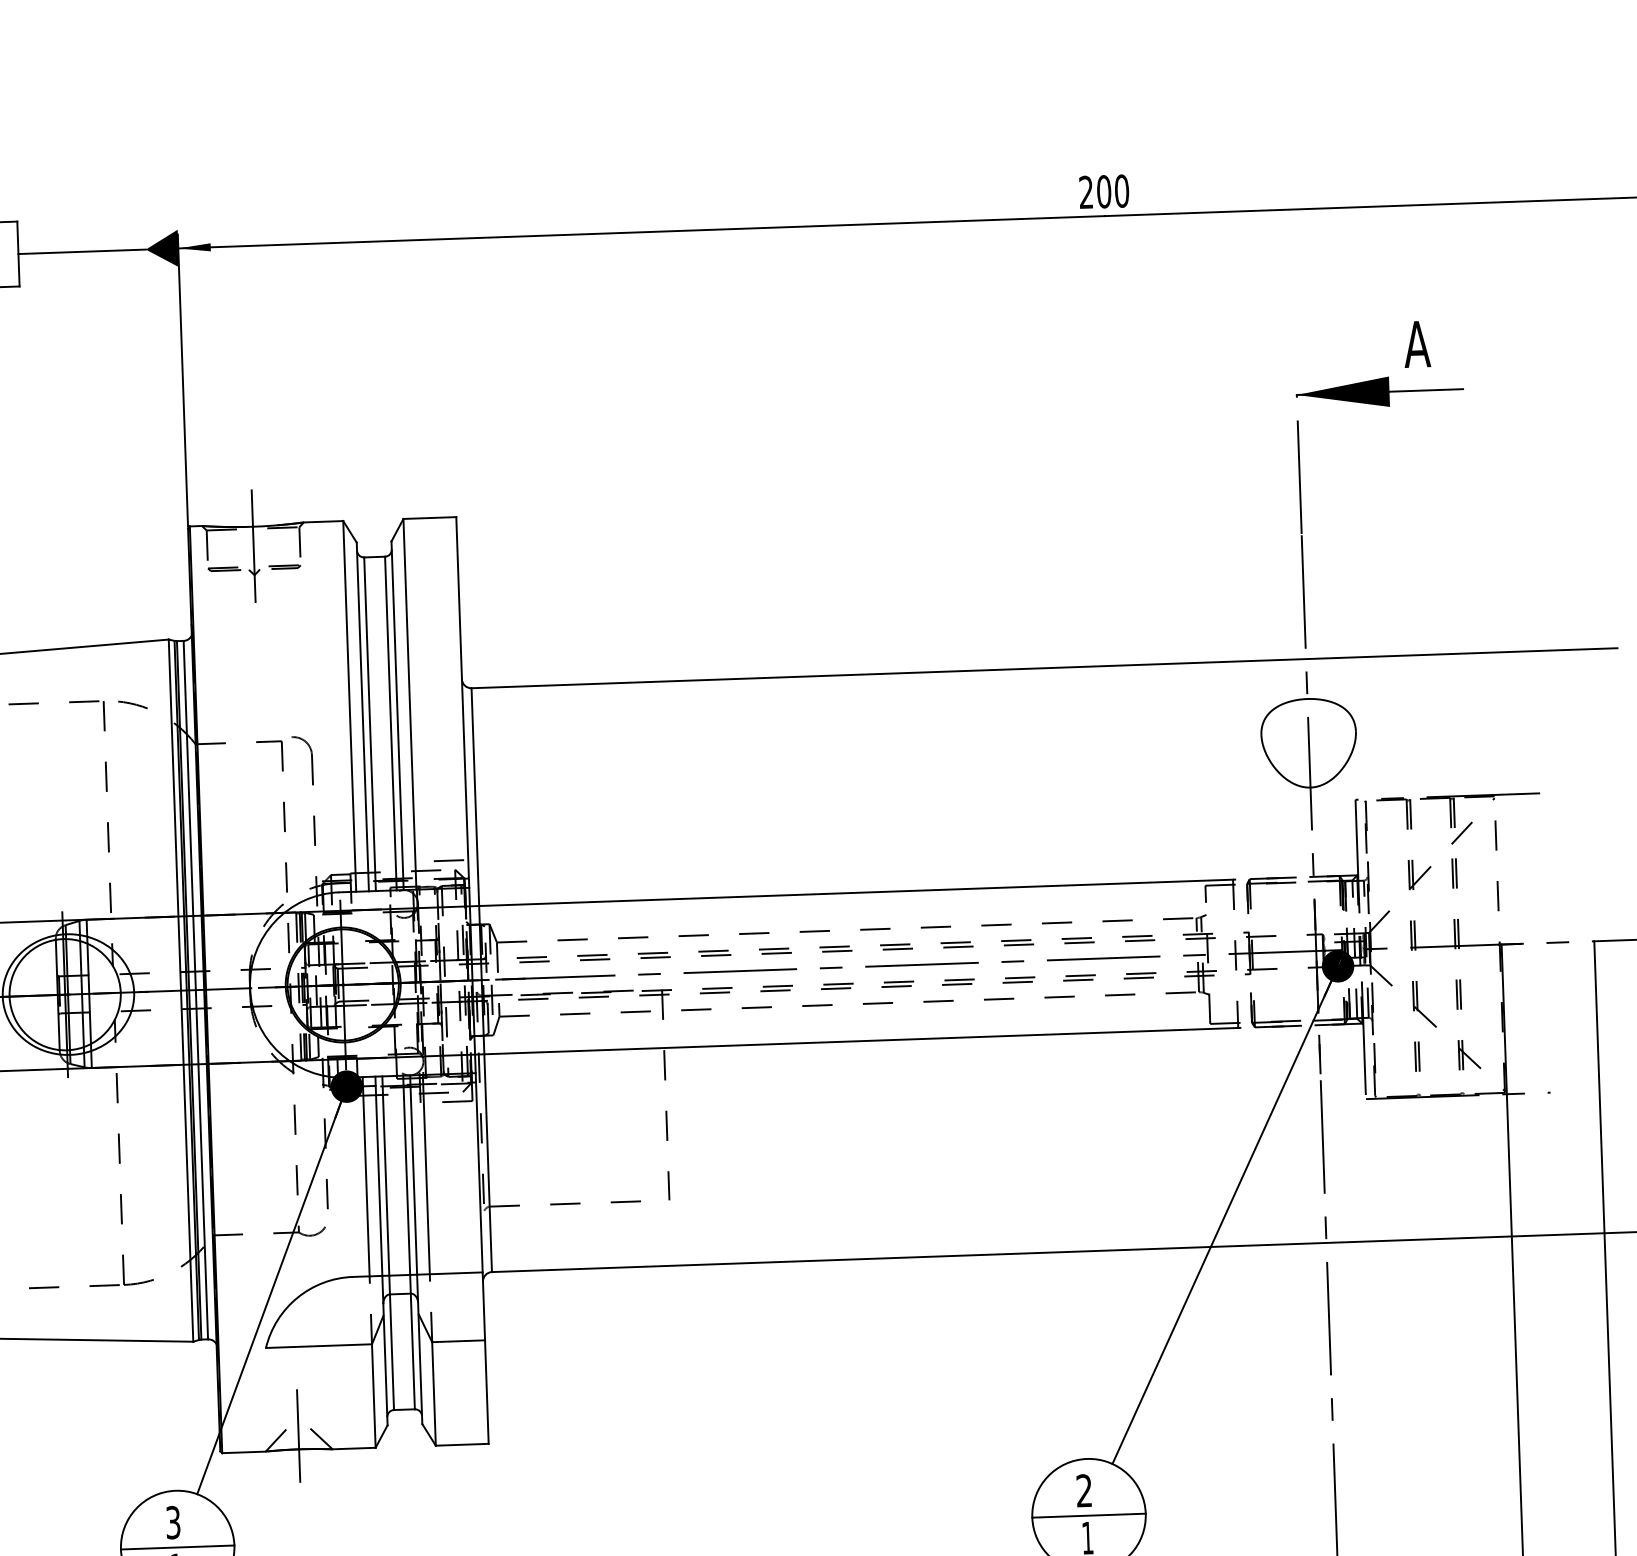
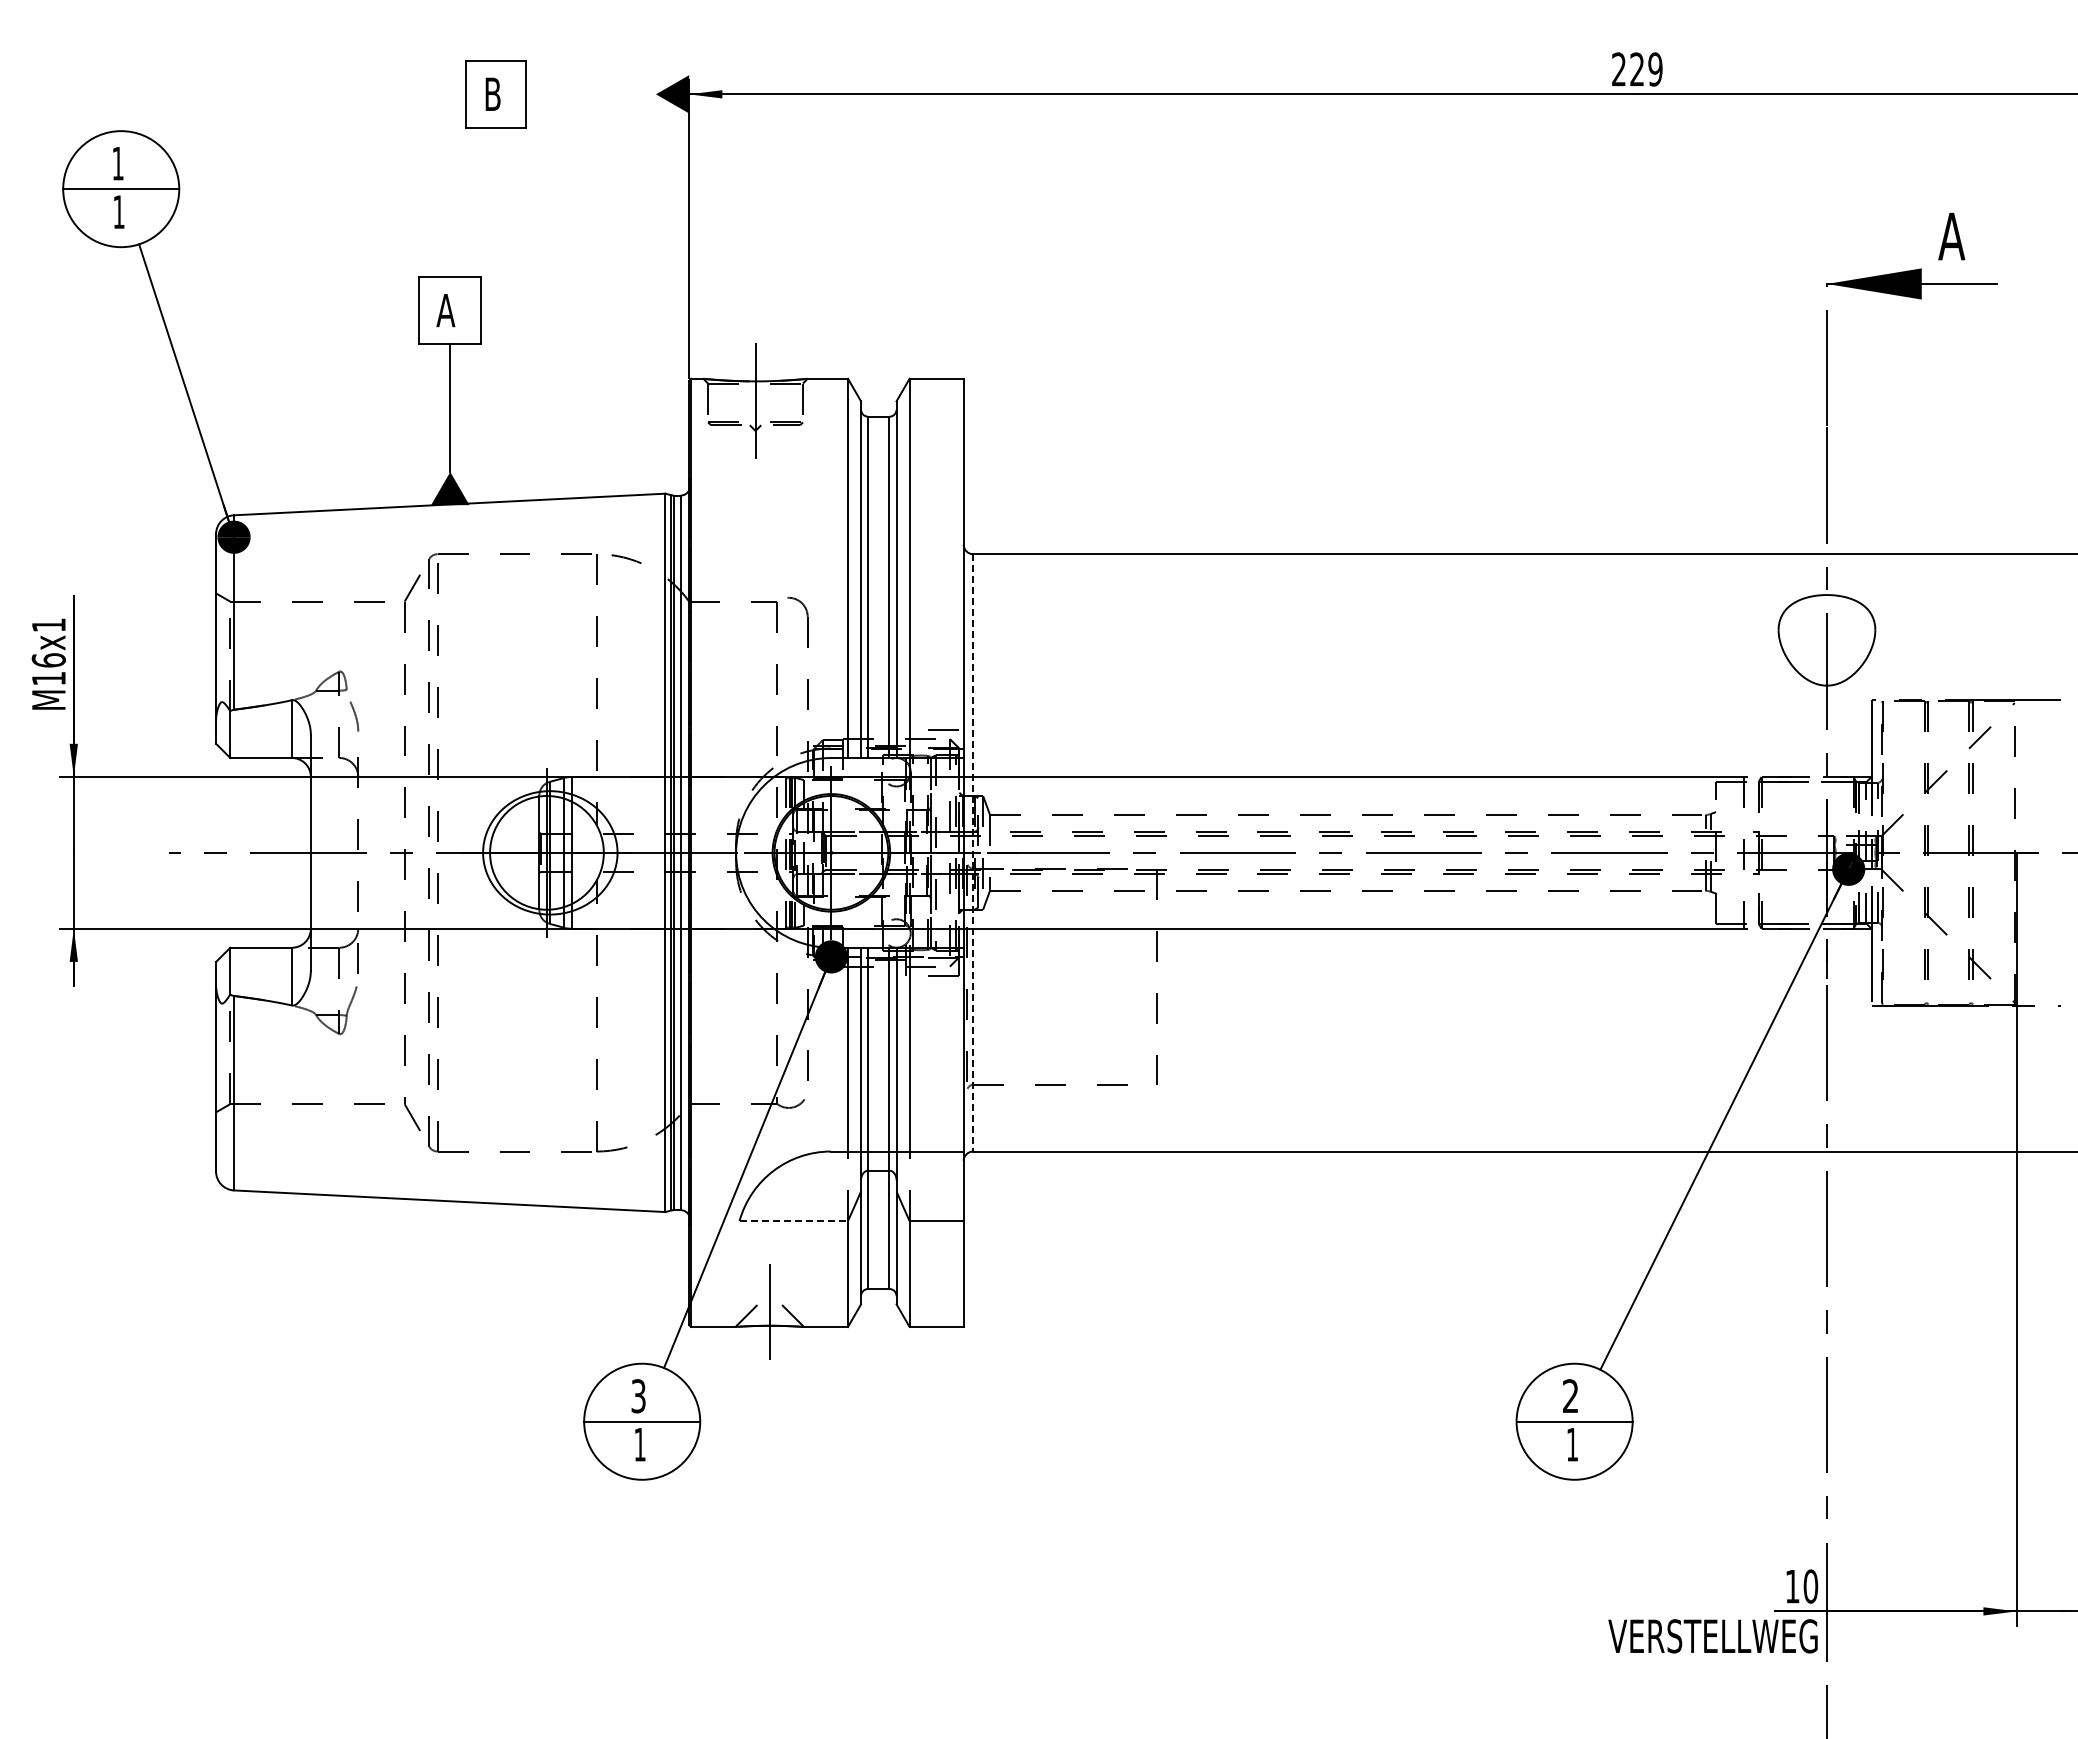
text: (1113, 191) -> (1646, 69), 200 -> 229
line: (81, 251) -> (590, 94), removed
line: (482, 979) -> (973, 852), solid -> dashed
line: (319, 1346) -> (794, 1221), solid -> dashed

